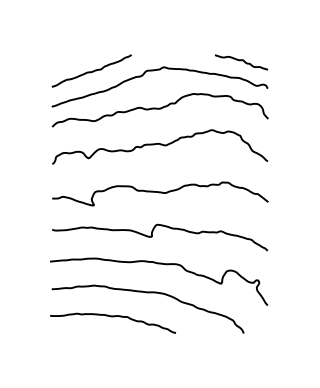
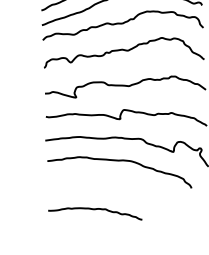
curve: (113, 317) -> (95, 210), moved

